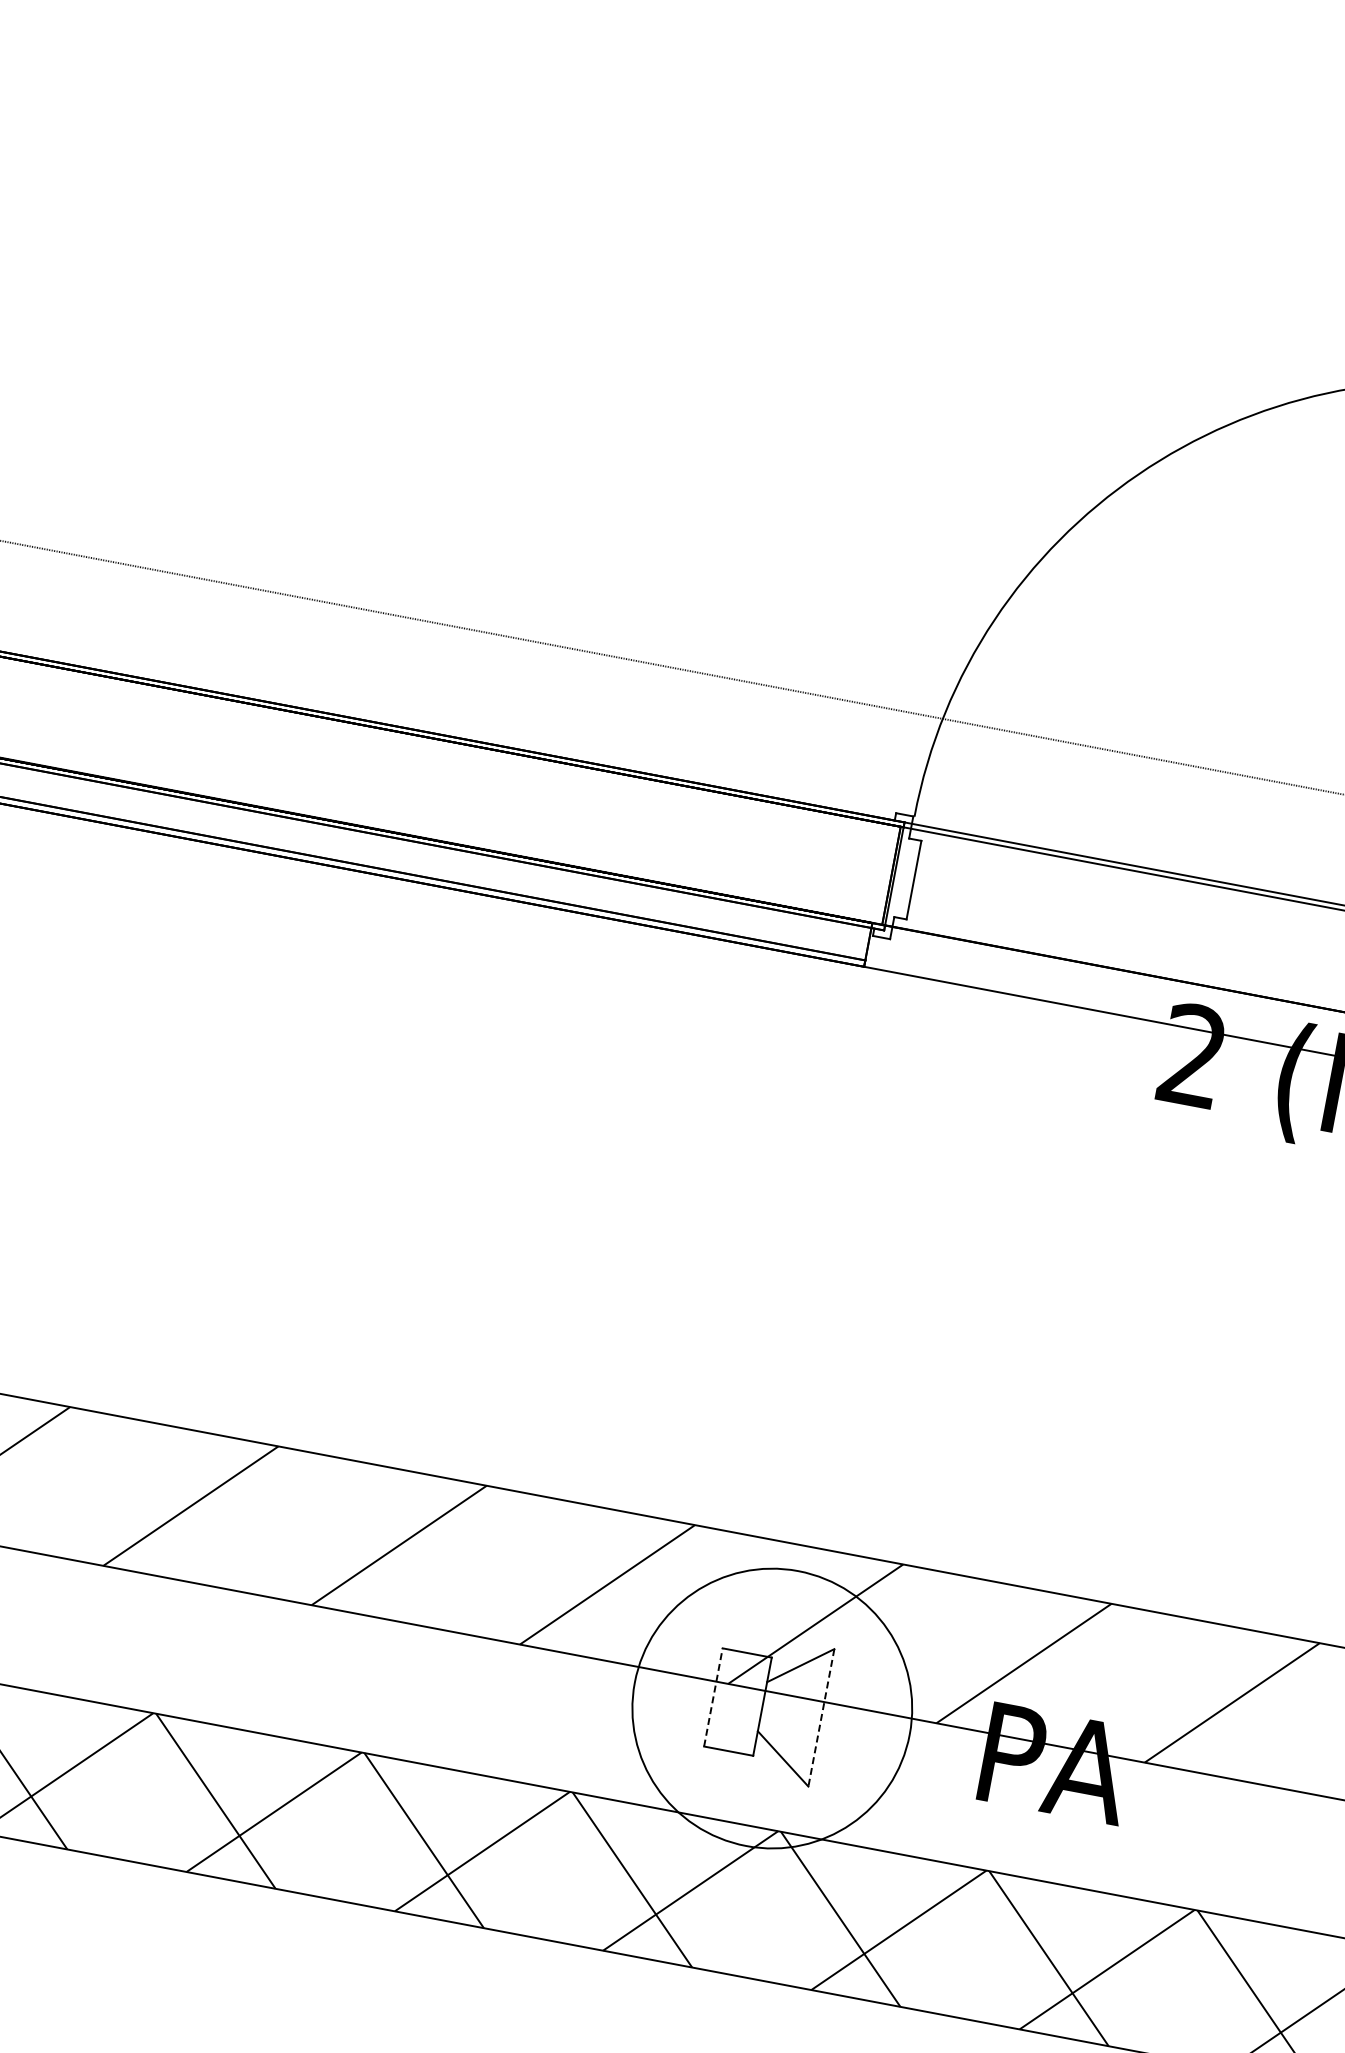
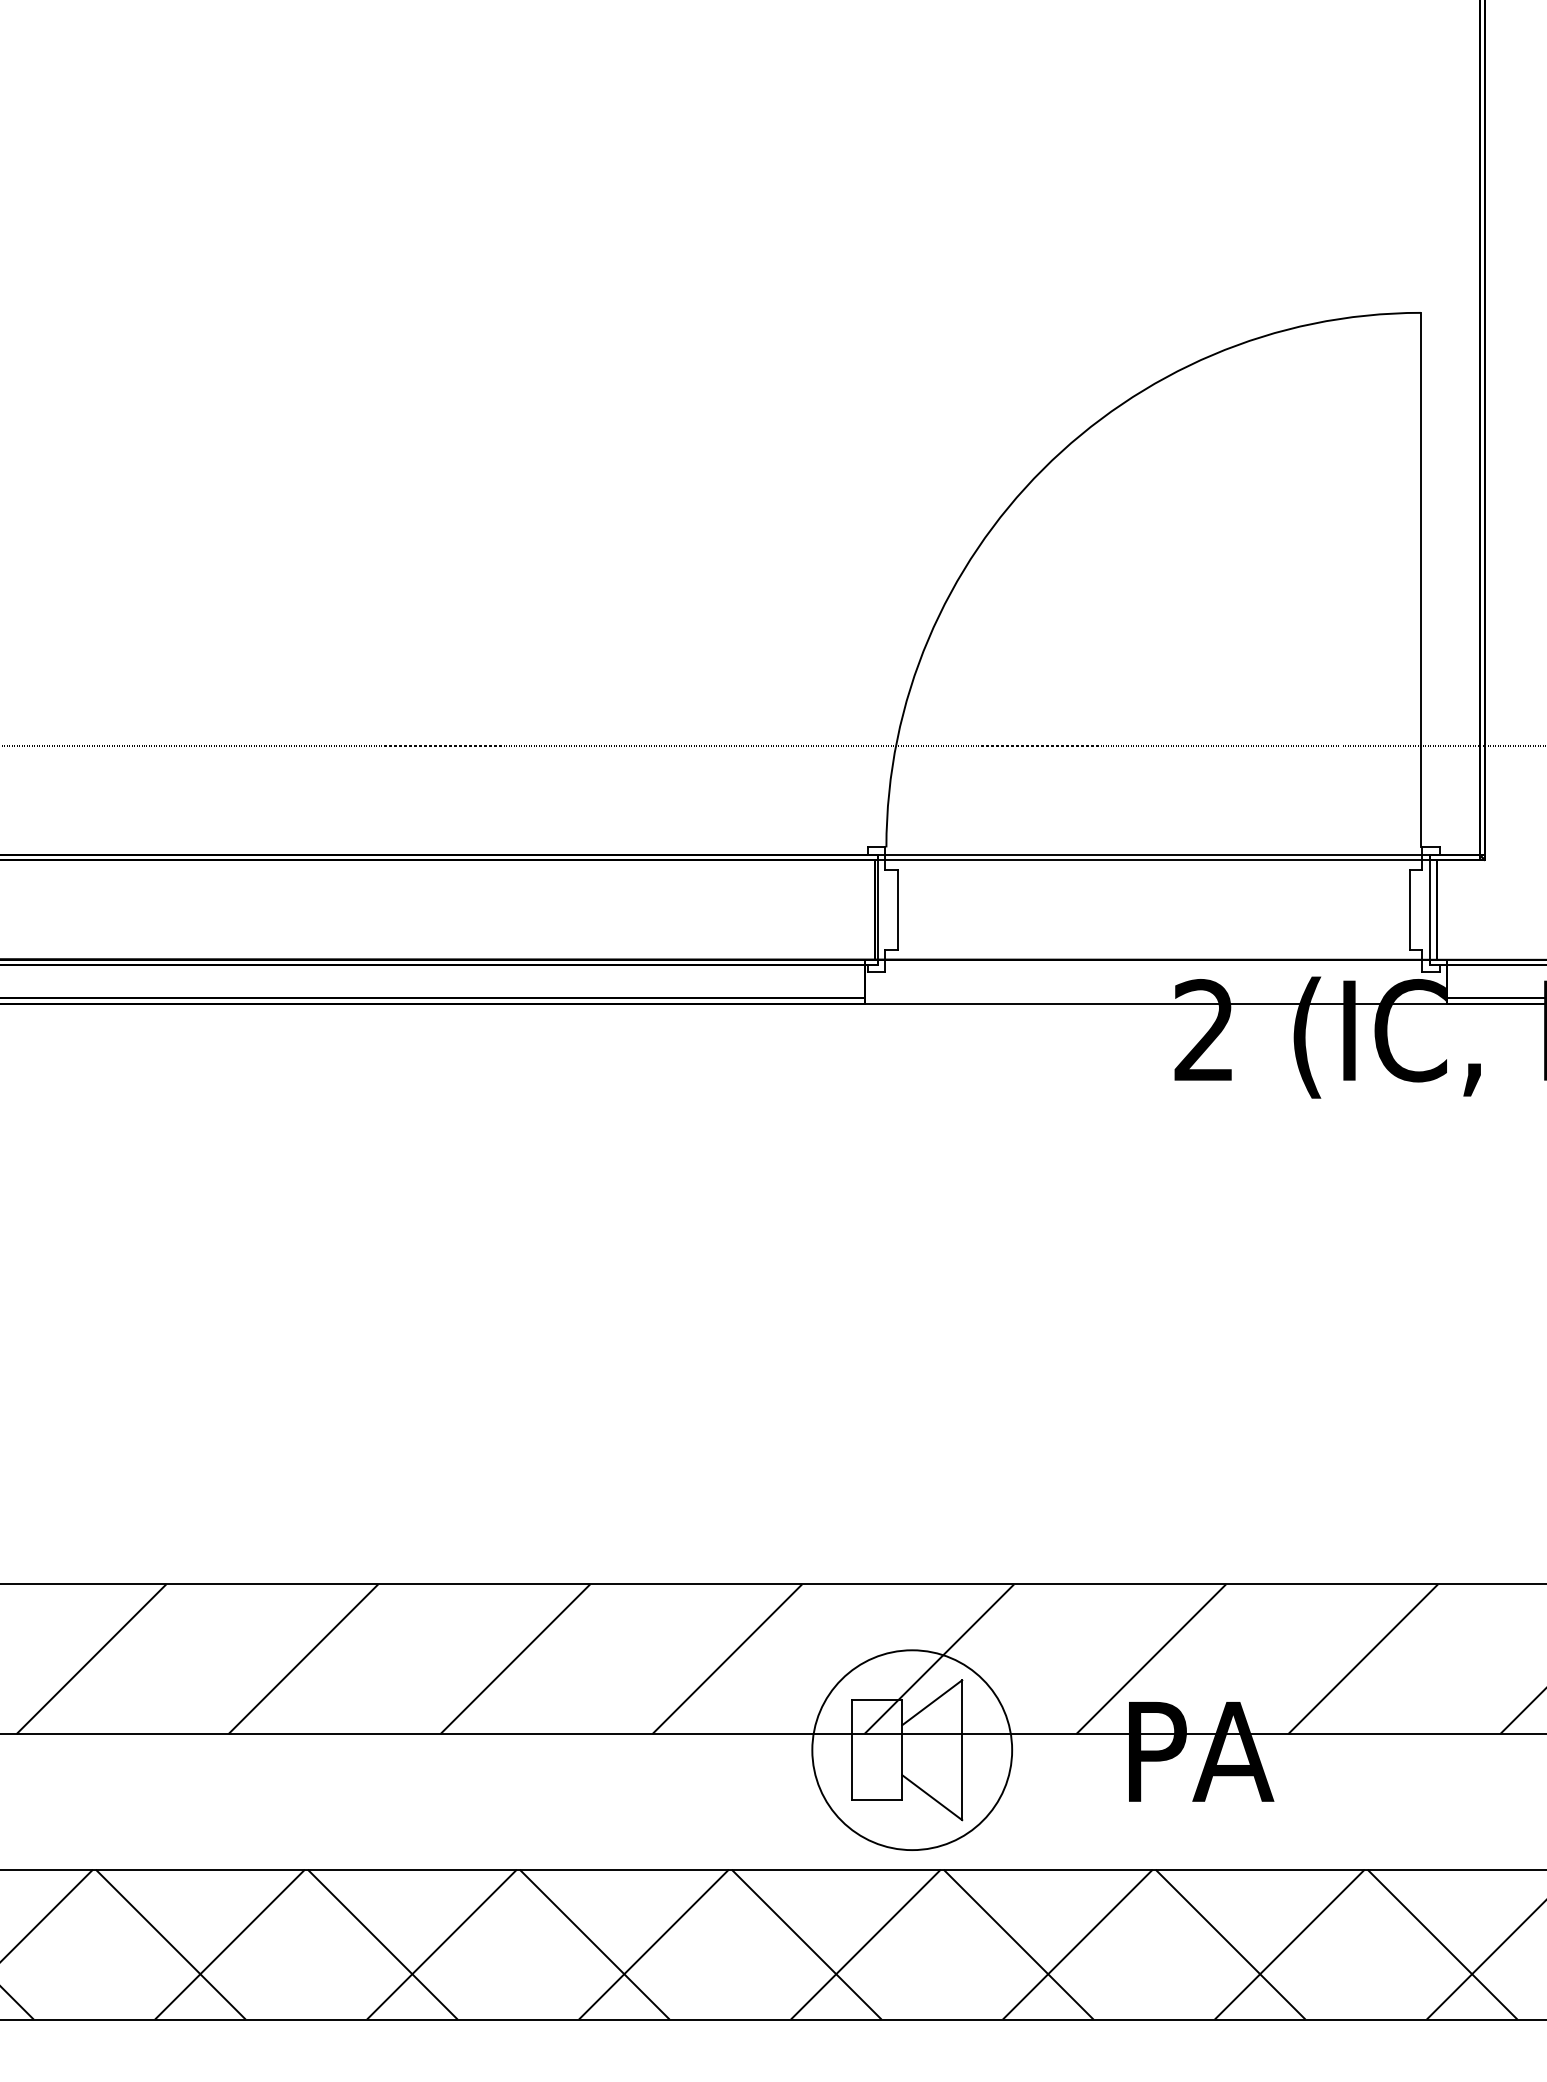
line: (713, 1697) -> (852, 1750), dashed -> solid
circle: (772, 1708) -> (912, 1750), size x0.71
line: (821, 1718) -> (962, 1750), dashed -> solid

